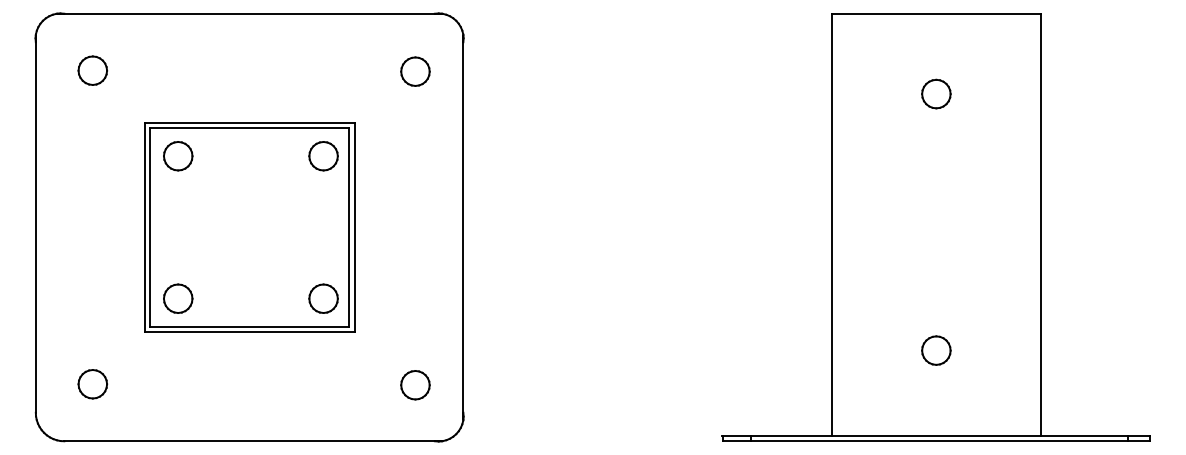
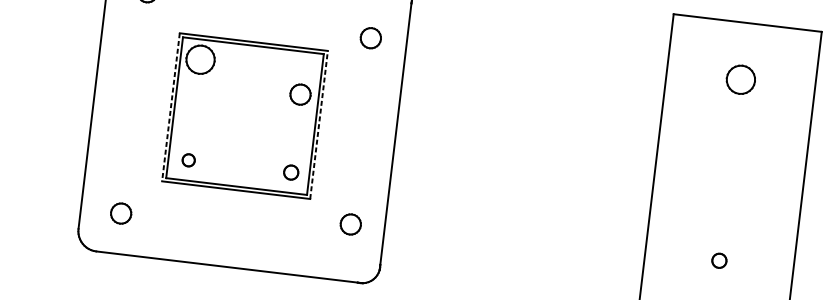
part: (415, 71) -> (370, 38), moved
part: (936, 93) -> (741, 79), size x1.4
part: (178, 156) -> (200, 60), size x1.4
part: (323, 156) -> (300, 94), moved
line: (144, 227) -> (170, 107), solid -> dashed
line: (354, 227) -> (319, 124), solid -> dashed
part: (178, 298) -> (188, 160), size x0.6
part: (323, 298) -> (291, 172), size x0.7
part: (936, 350) -> (719, 260), size x0.7
part: (415, 385) -> (350, 224), moved

